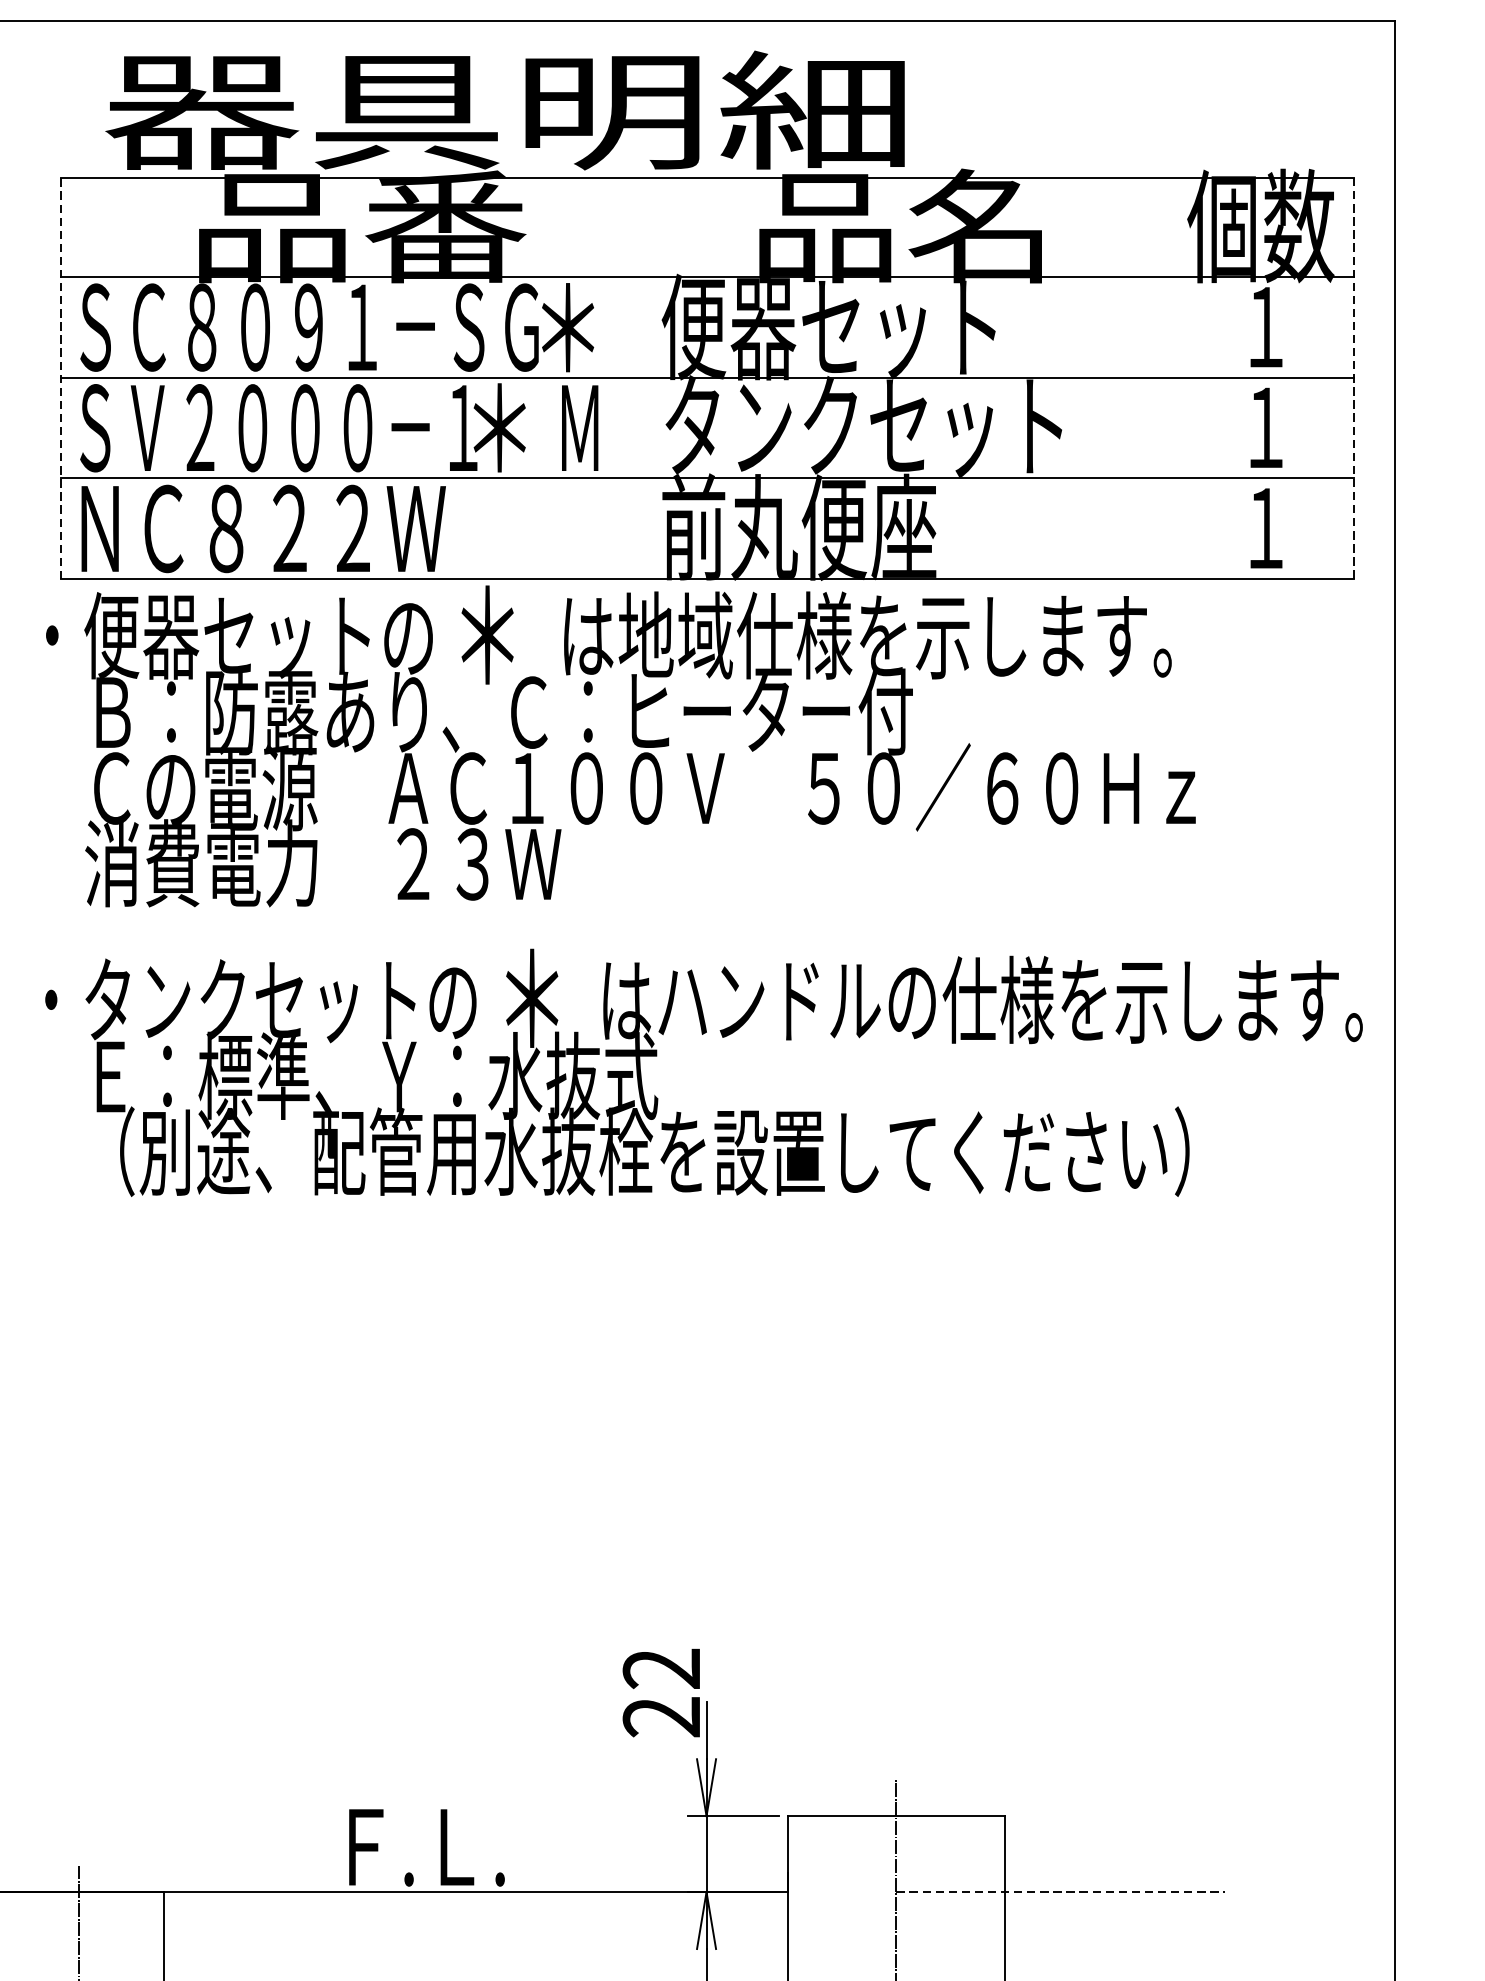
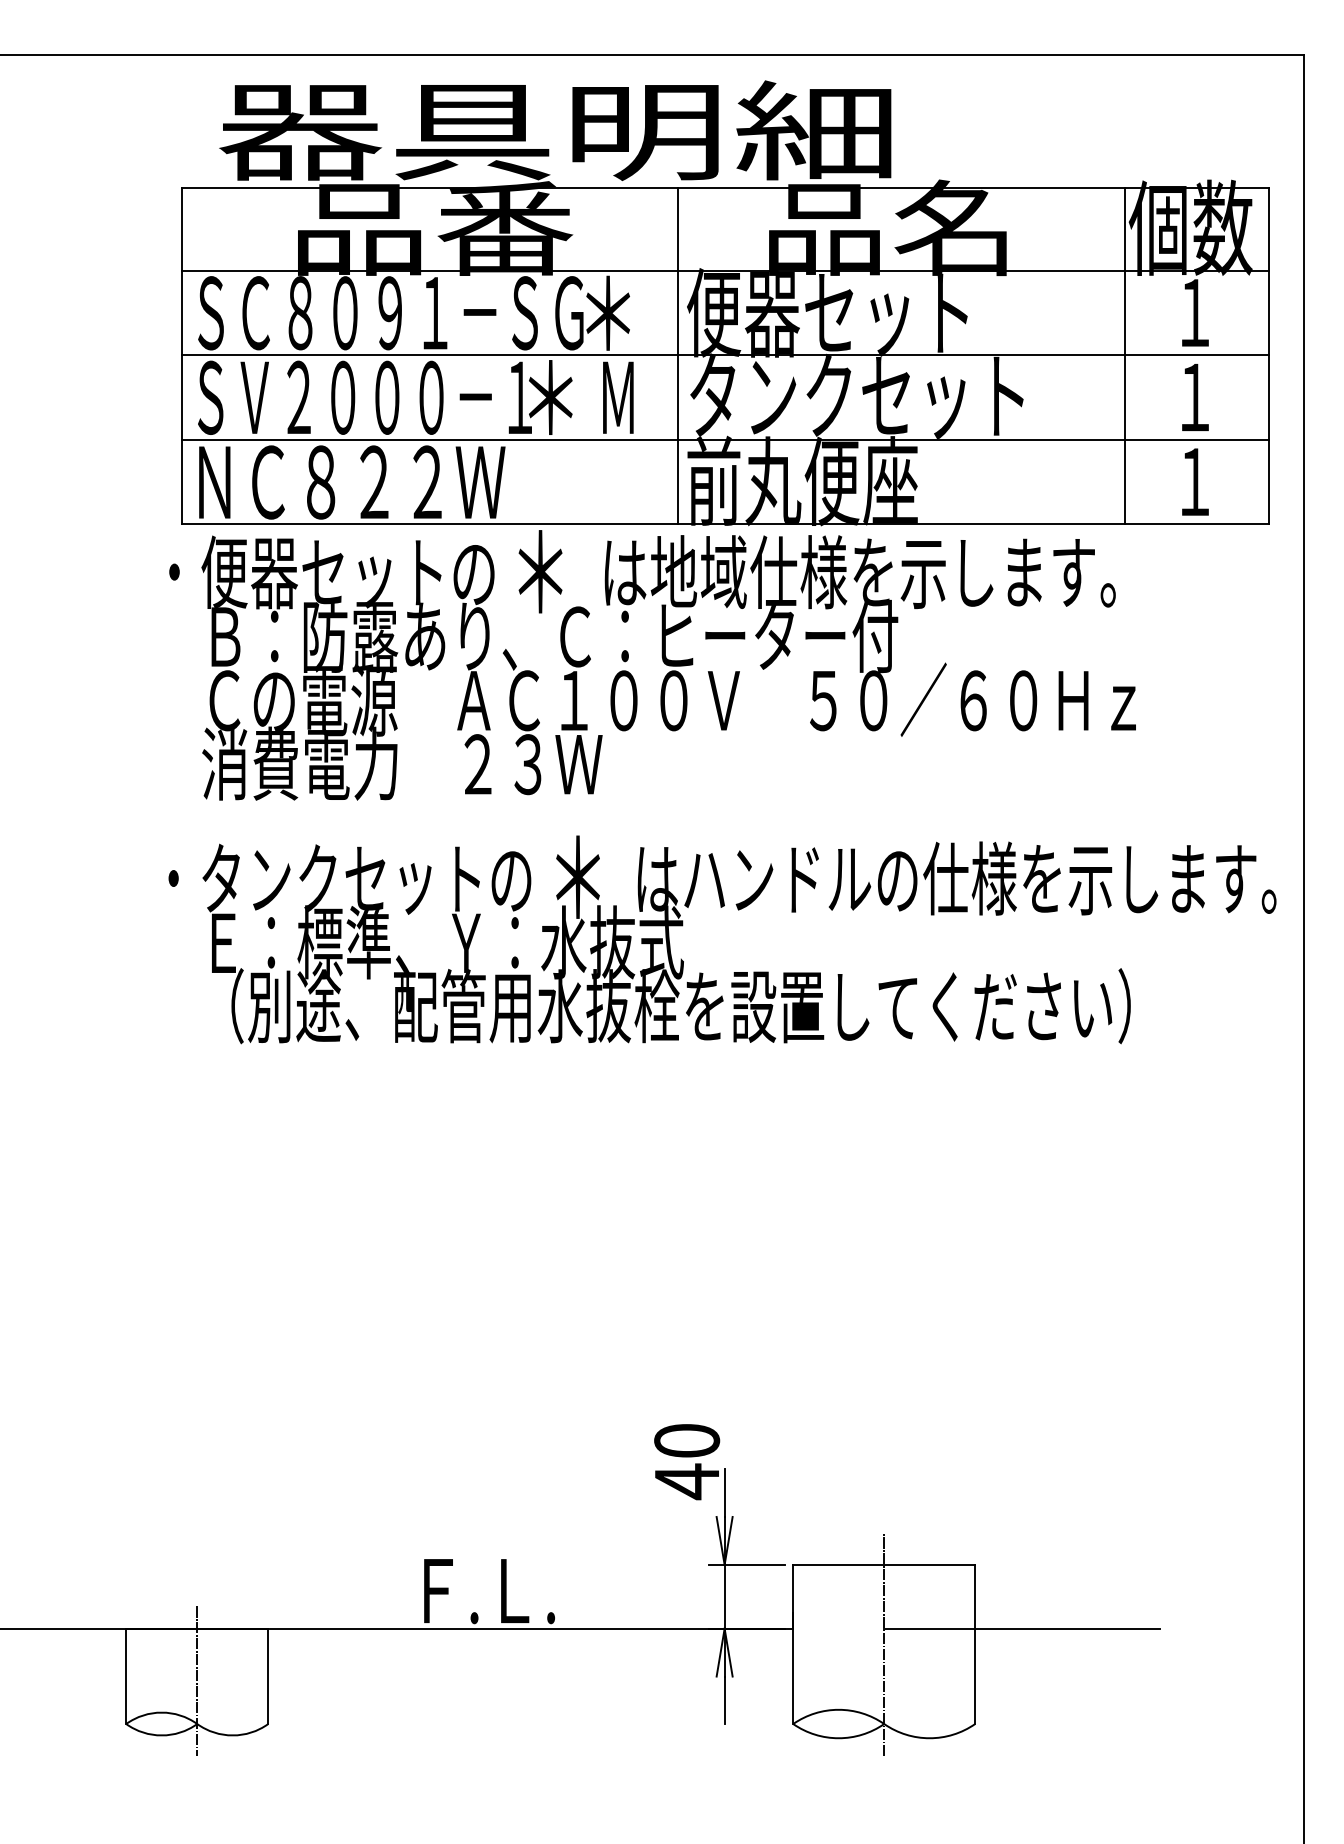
line: (651, 377) -> (678, 355), added
line: (1183, 377) -> (1125, 355), added
line: (1353, 377) -> (1268, 355), dashed -> solid
line: (61, 379) -> (182, 356), dashed -> solid
text: (662, 1694) -> (687, 1462), 22 -> 40
line: (1060, 1891) -> (1022, 1628), dashed -> solid

